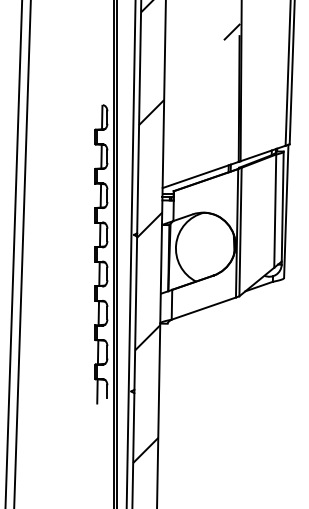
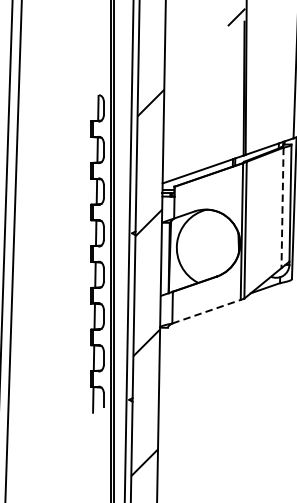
line: (275, 211) -> (282, 208), solid -> dashed
line: (203, 308) -> (206, 311), solid -> dashed

